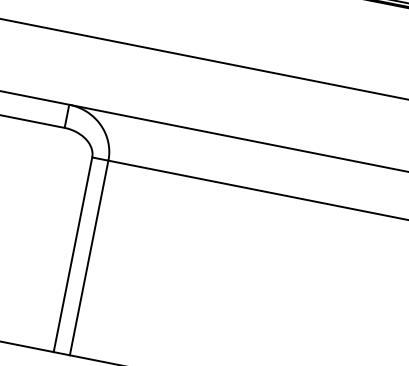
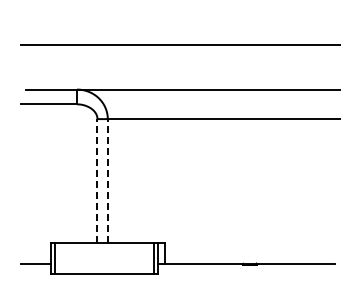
line: (73, 253) -> (97, 180), solid -> dashed
line: (88, 256) -> (107, 180), solid -> dashed

